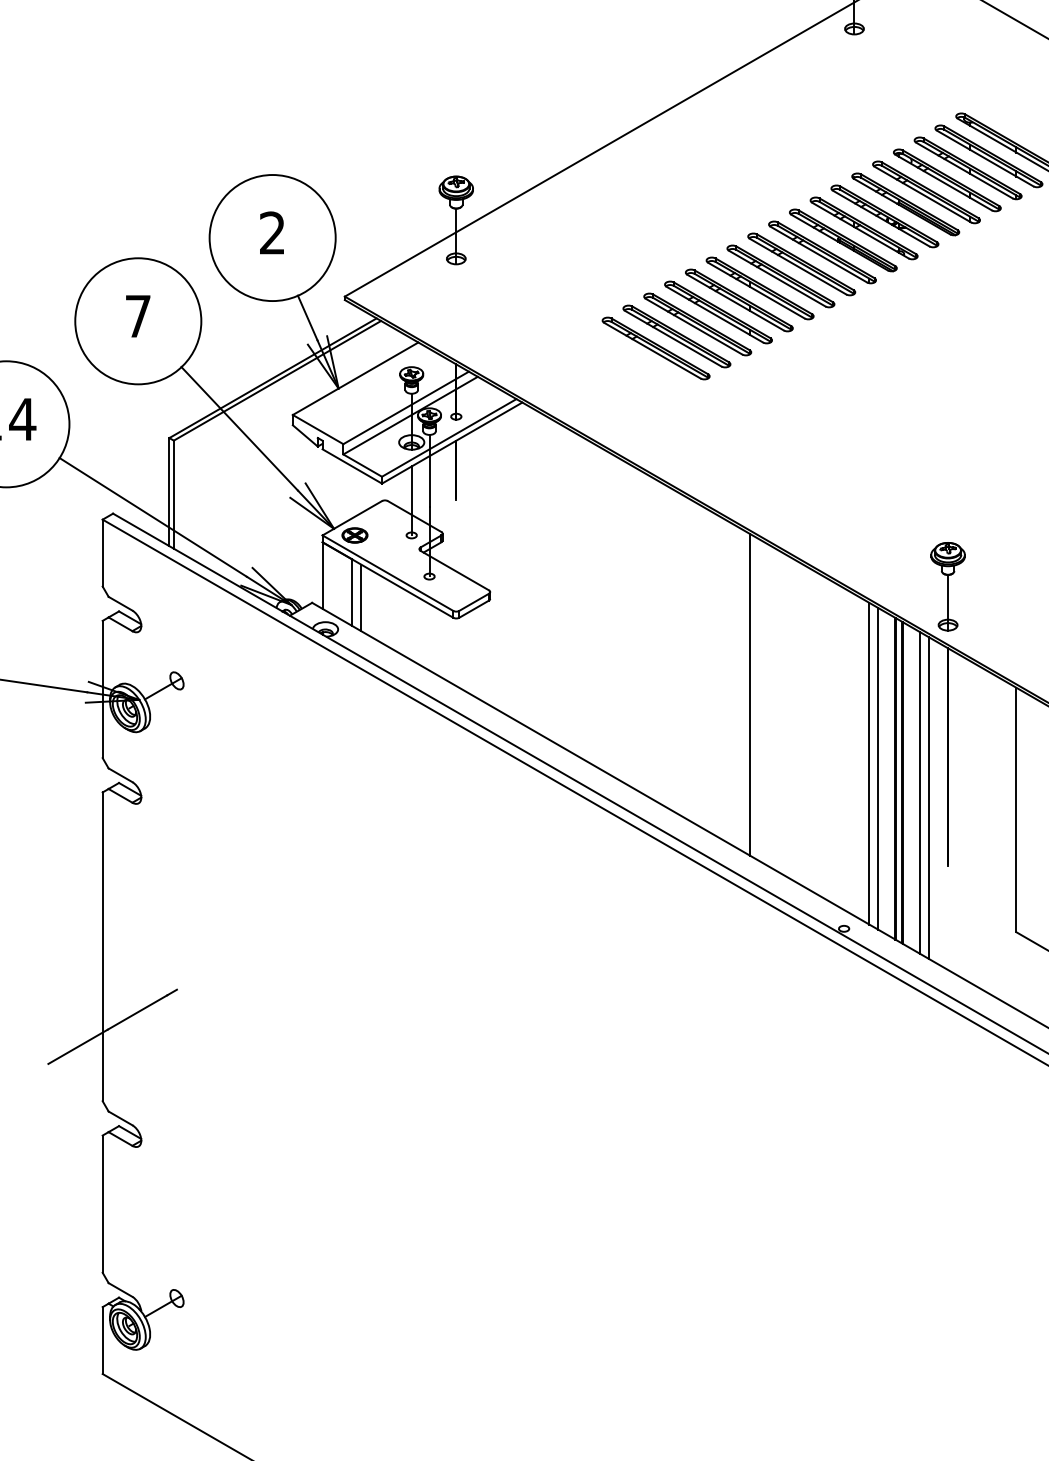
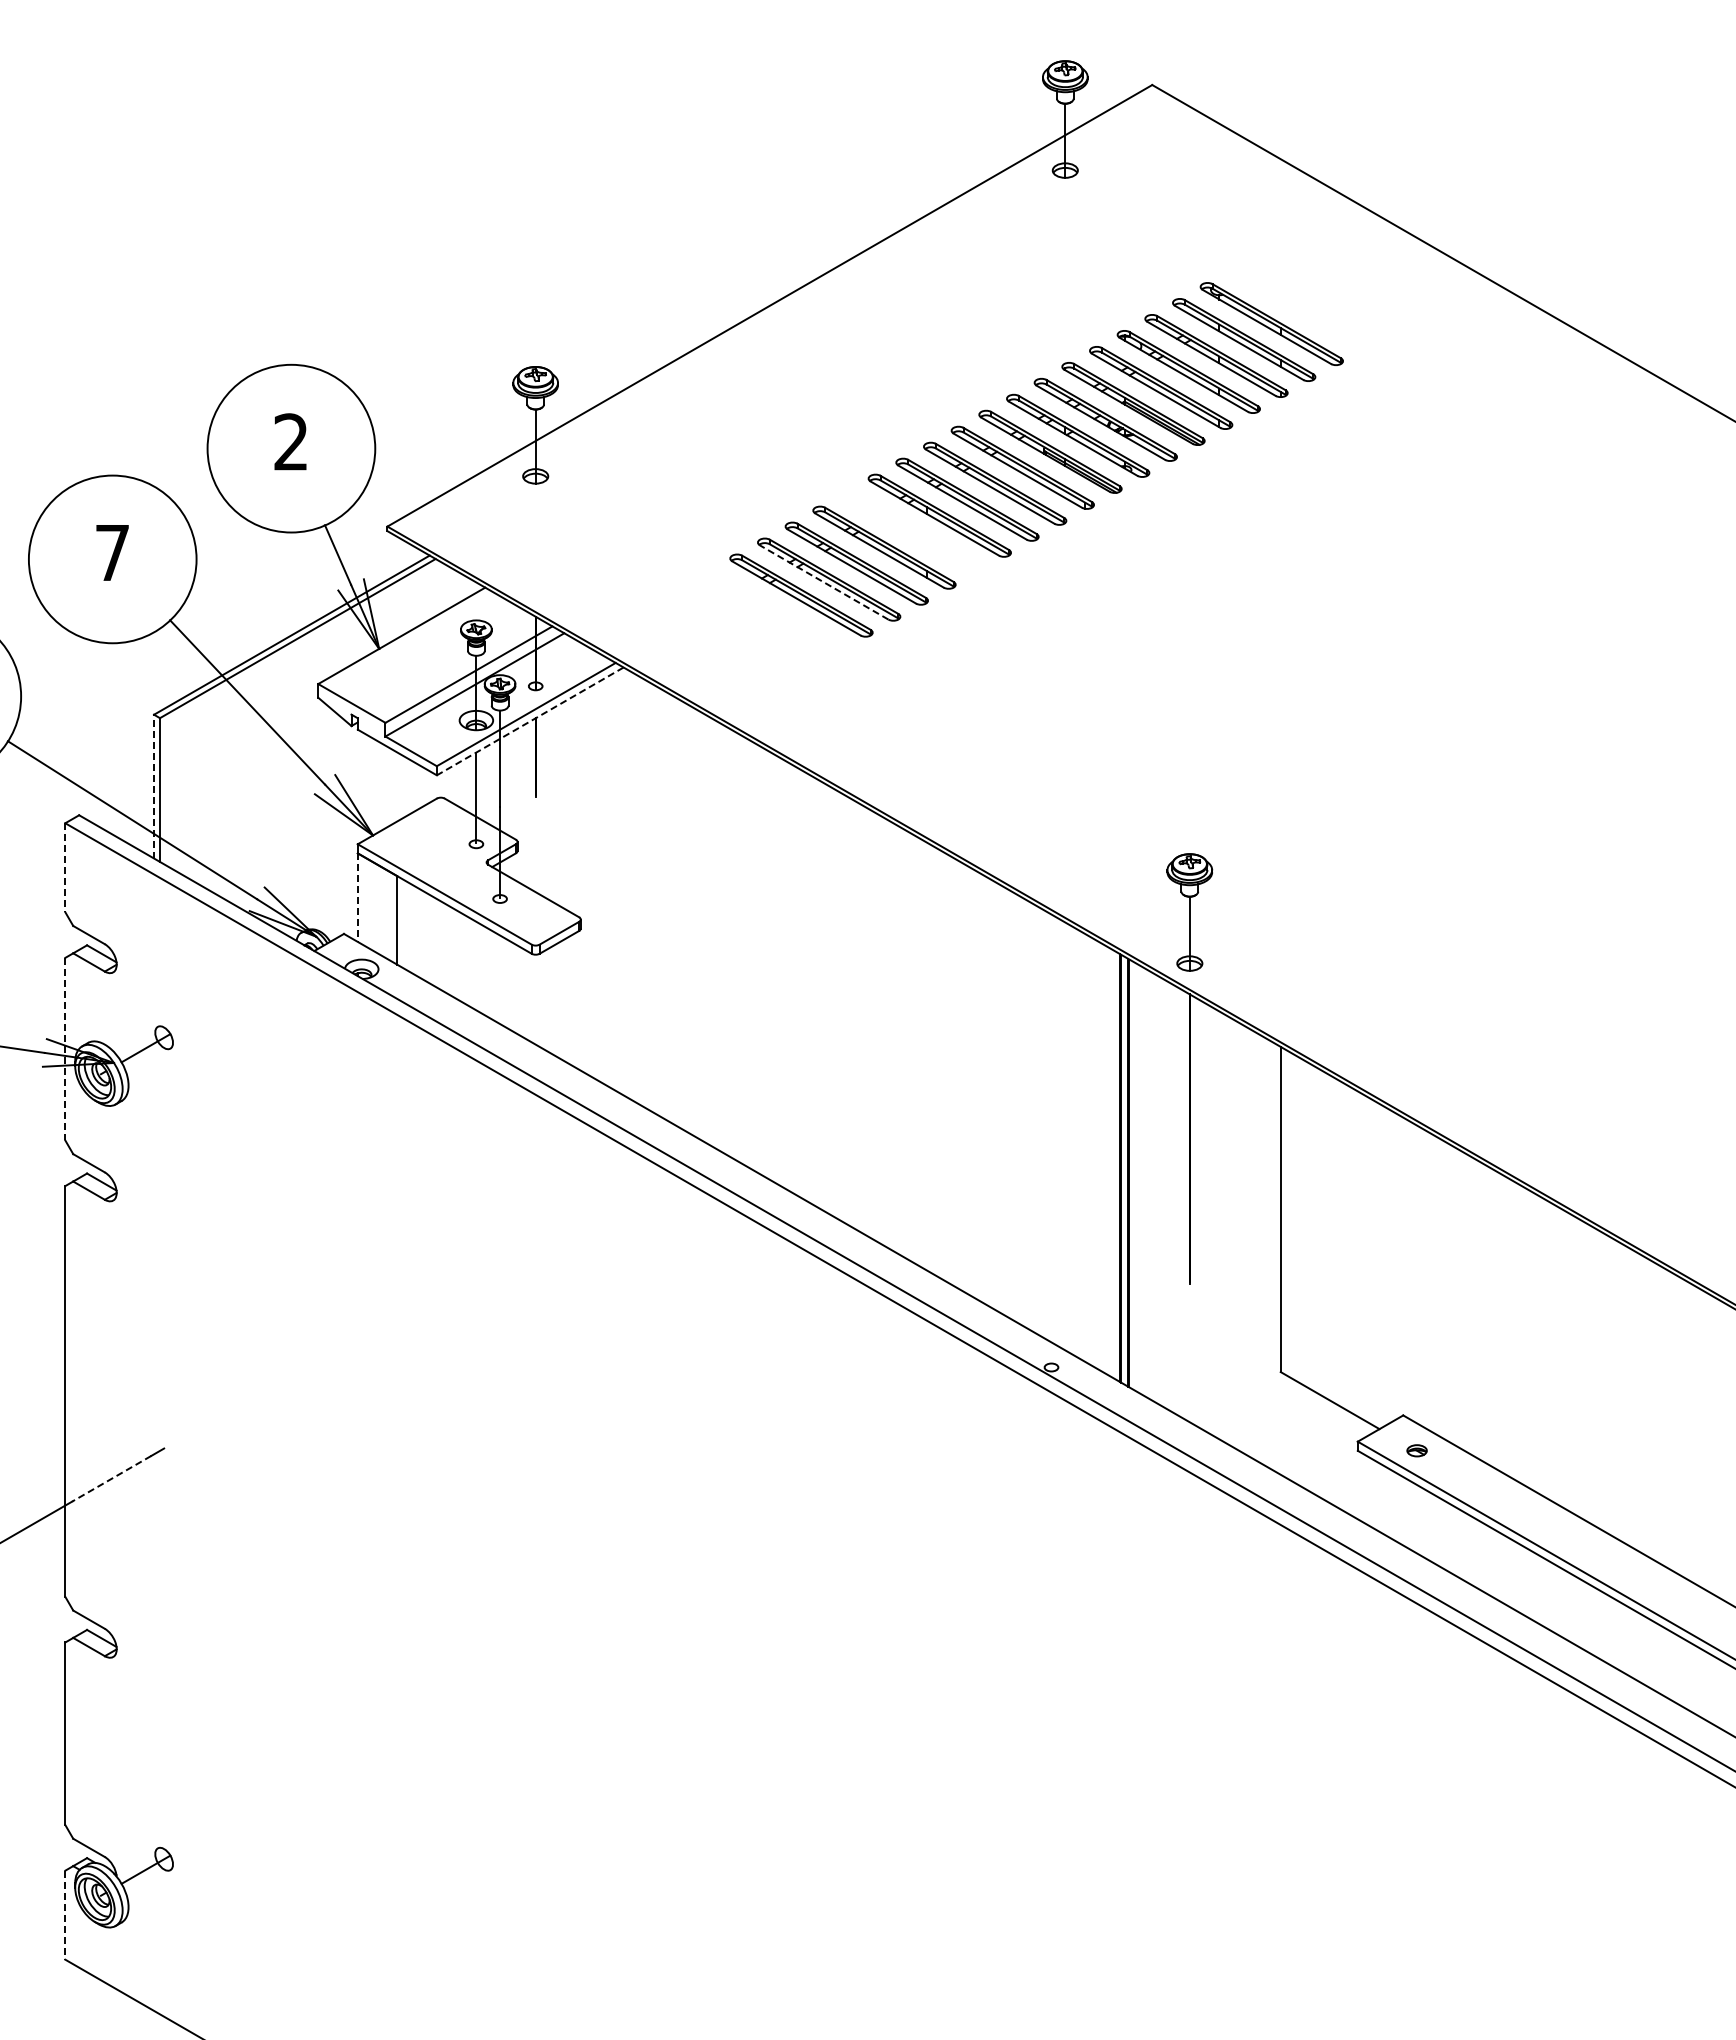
part: (739, 300) -> (912, 531), removed
line: (672, 338) -> (823, 582), solid -> dashed
line: (452, 443) -> (530, 721), solid -> dashed
line: (169, 492) -> (154, 786), solid -> dashed
part: (354, 534) -> (400, 843), removed
line: (102, 553) -> (65, 868), solid -> dashed
line: (322, 576) -> (357, 898), solid -> dashed
line: (361, 598) -> (409, 927), removed
line: (102, 689) -> (65, 1049), solid -> dashed
line: (750, 695) -> (926, 1056), removed
line: (869, 763) -> (1085, 1147), removed
line: (878, 768) -> (1097, 1154), removed
line: (920, 792) -> (1152, 1186), removed
line: (929, 798) -> (1164, 1193), removed
line: (137, 1012) -> (111, 1478), solid -> dashed
line: (102, 1340) -> (65, 1915), solid -> dashed

